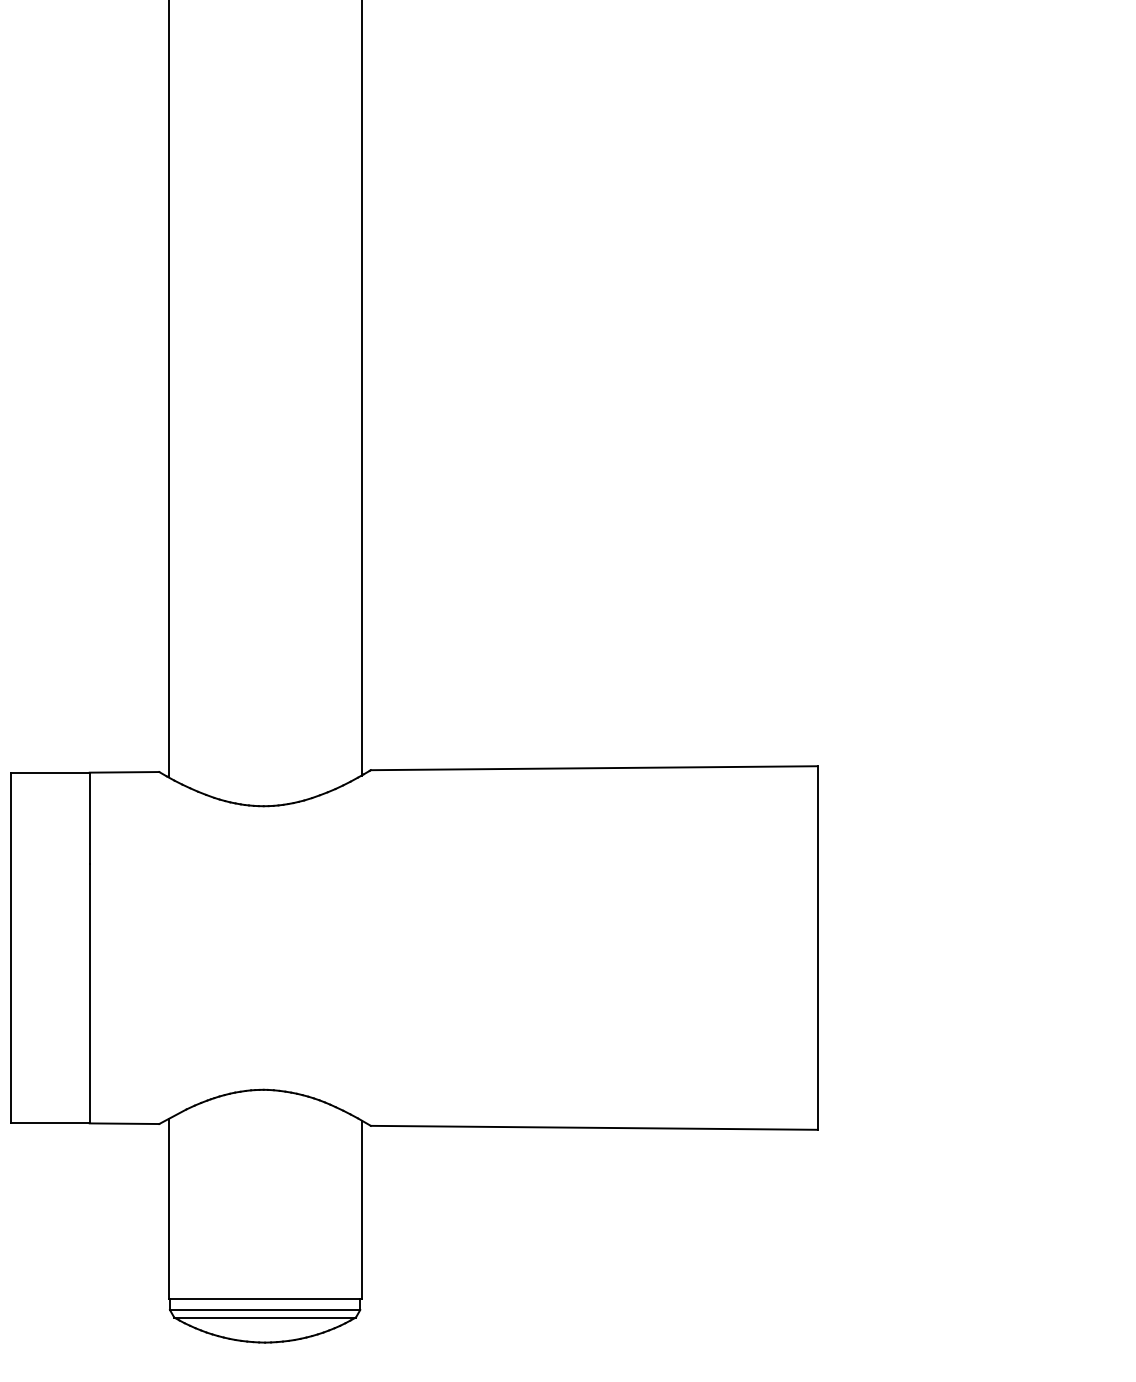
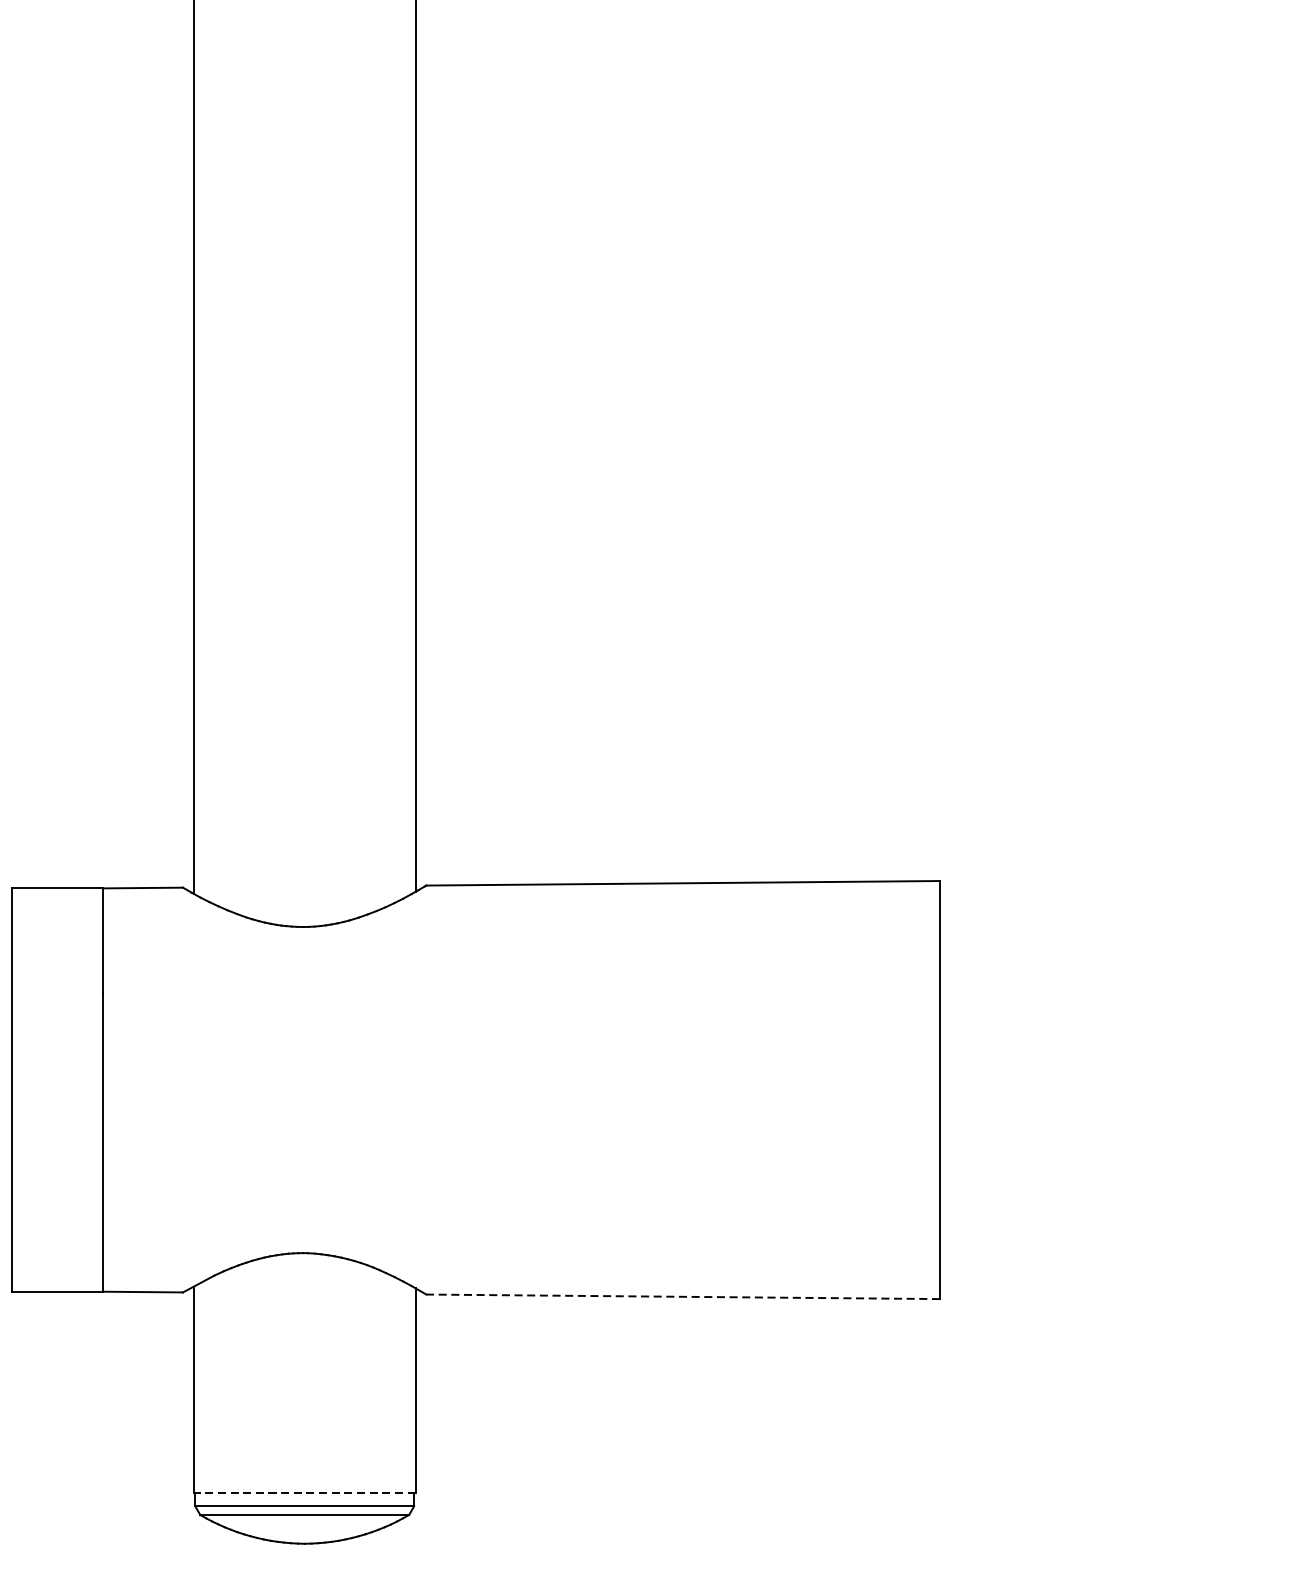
line: (593, 1127) -> (682, 1296), solid -> dashed
line: (264, 1298) -> (304, 1493), solid -> dashed

